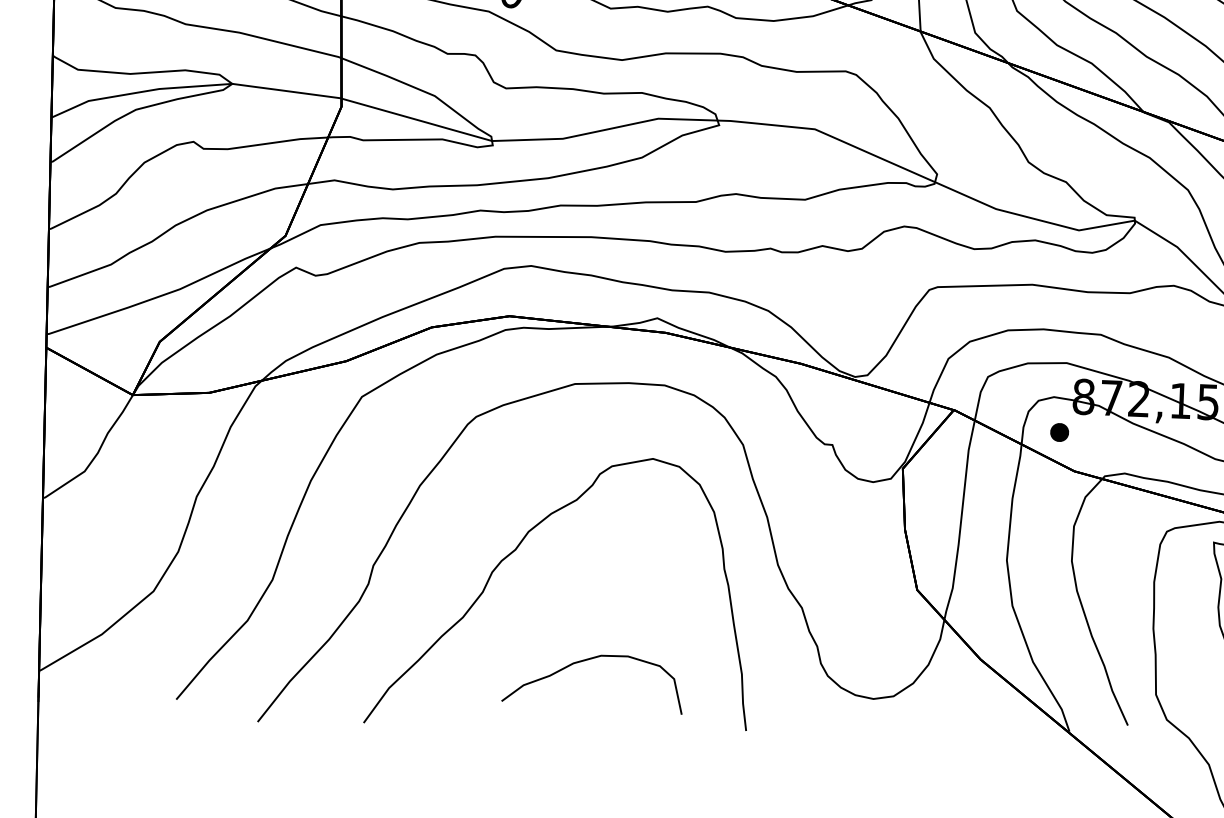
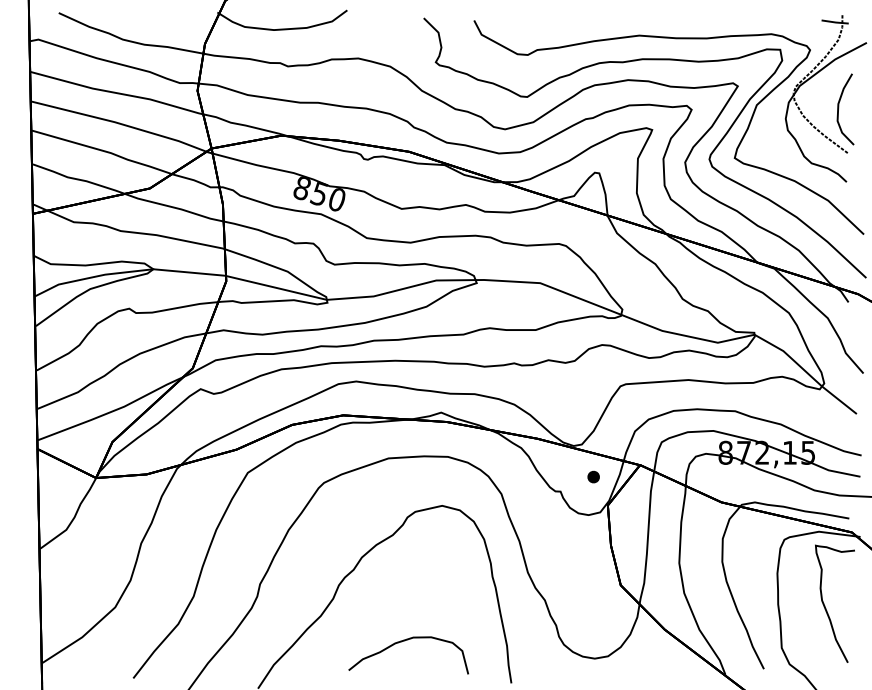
part: (1059, 431) -> (593, 476), moved

